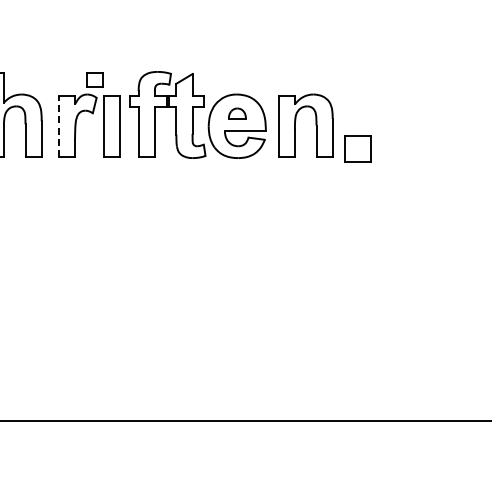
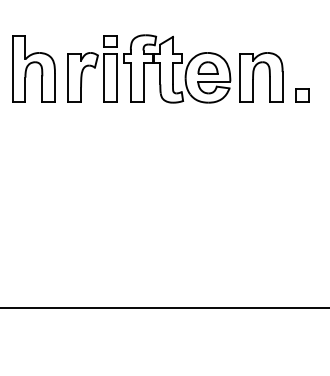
part: (94, 79) -> (109, 41), moved
part: (237, 113) -> (208, 67), size x1.43
line: (58, 126) -> (68, 77), dashed -> solid
part: (357, 148) -> (302, 95), size x0.62

